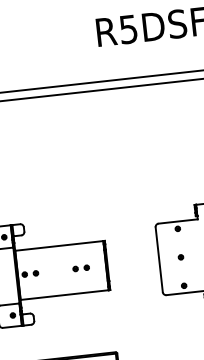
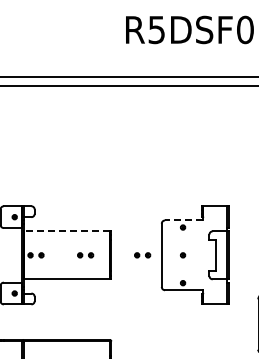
line: (177, 221) -> (183, 220), solid -> dashed
line: (58, 246) -> (66, 231), solid -> dashed
part: (139, 262) -> (142, 255), added

